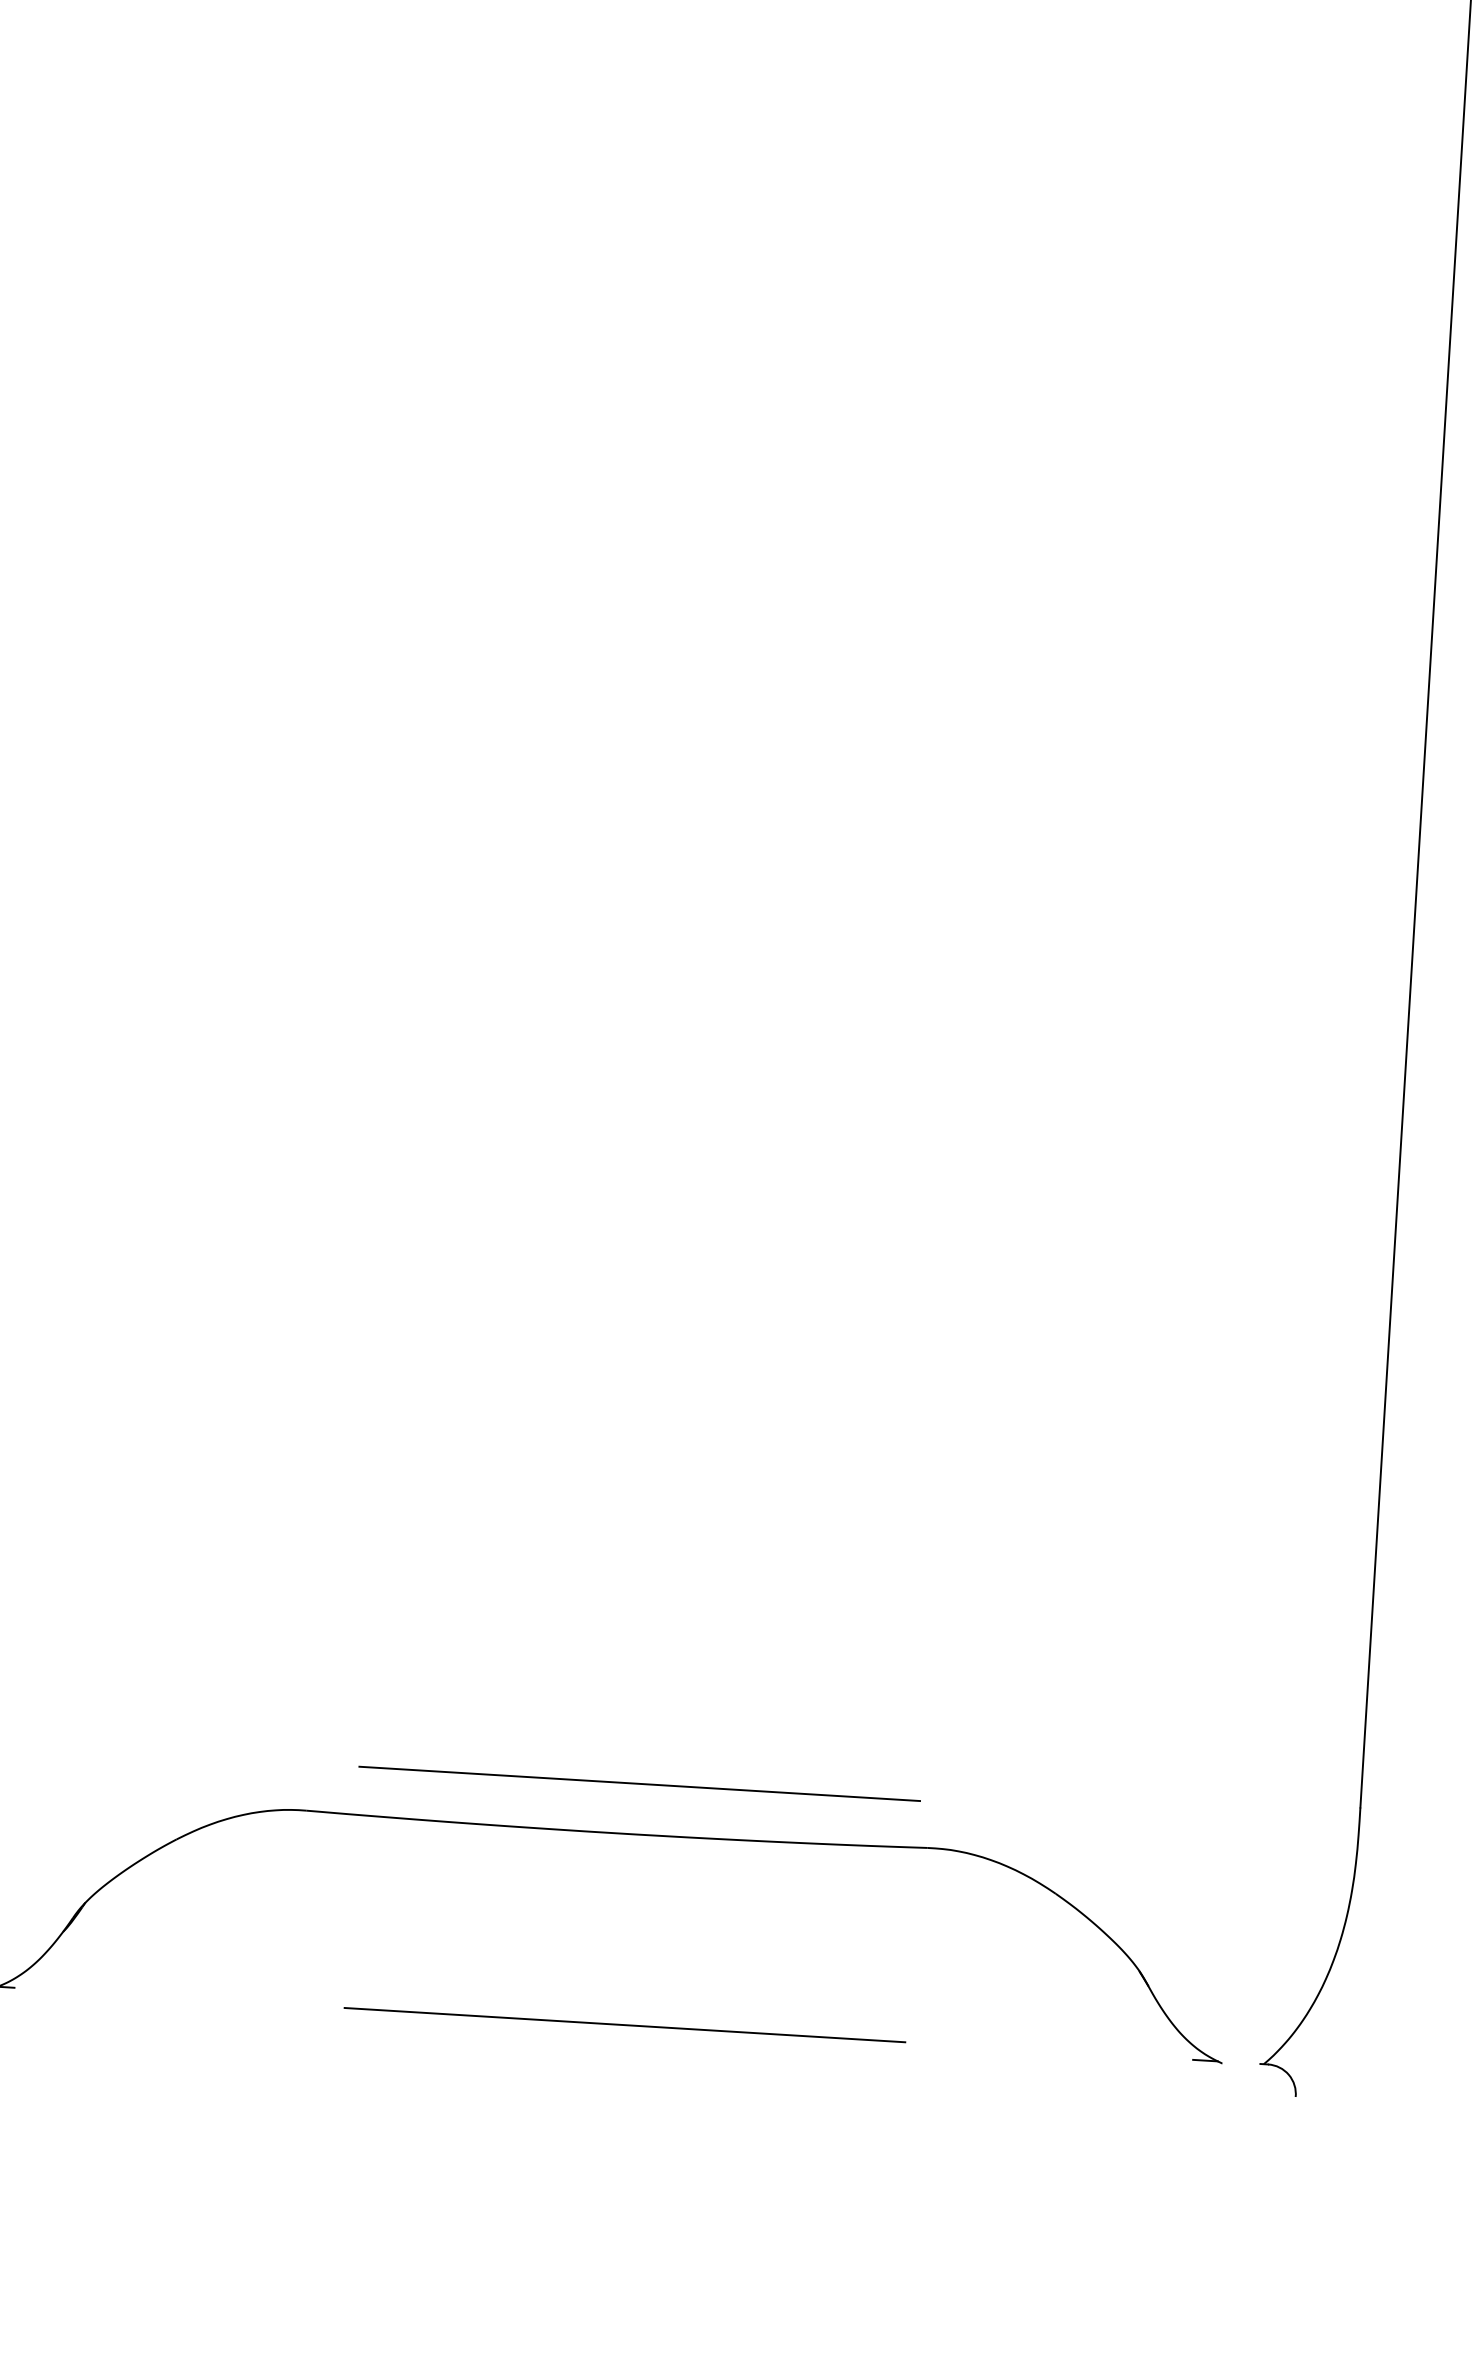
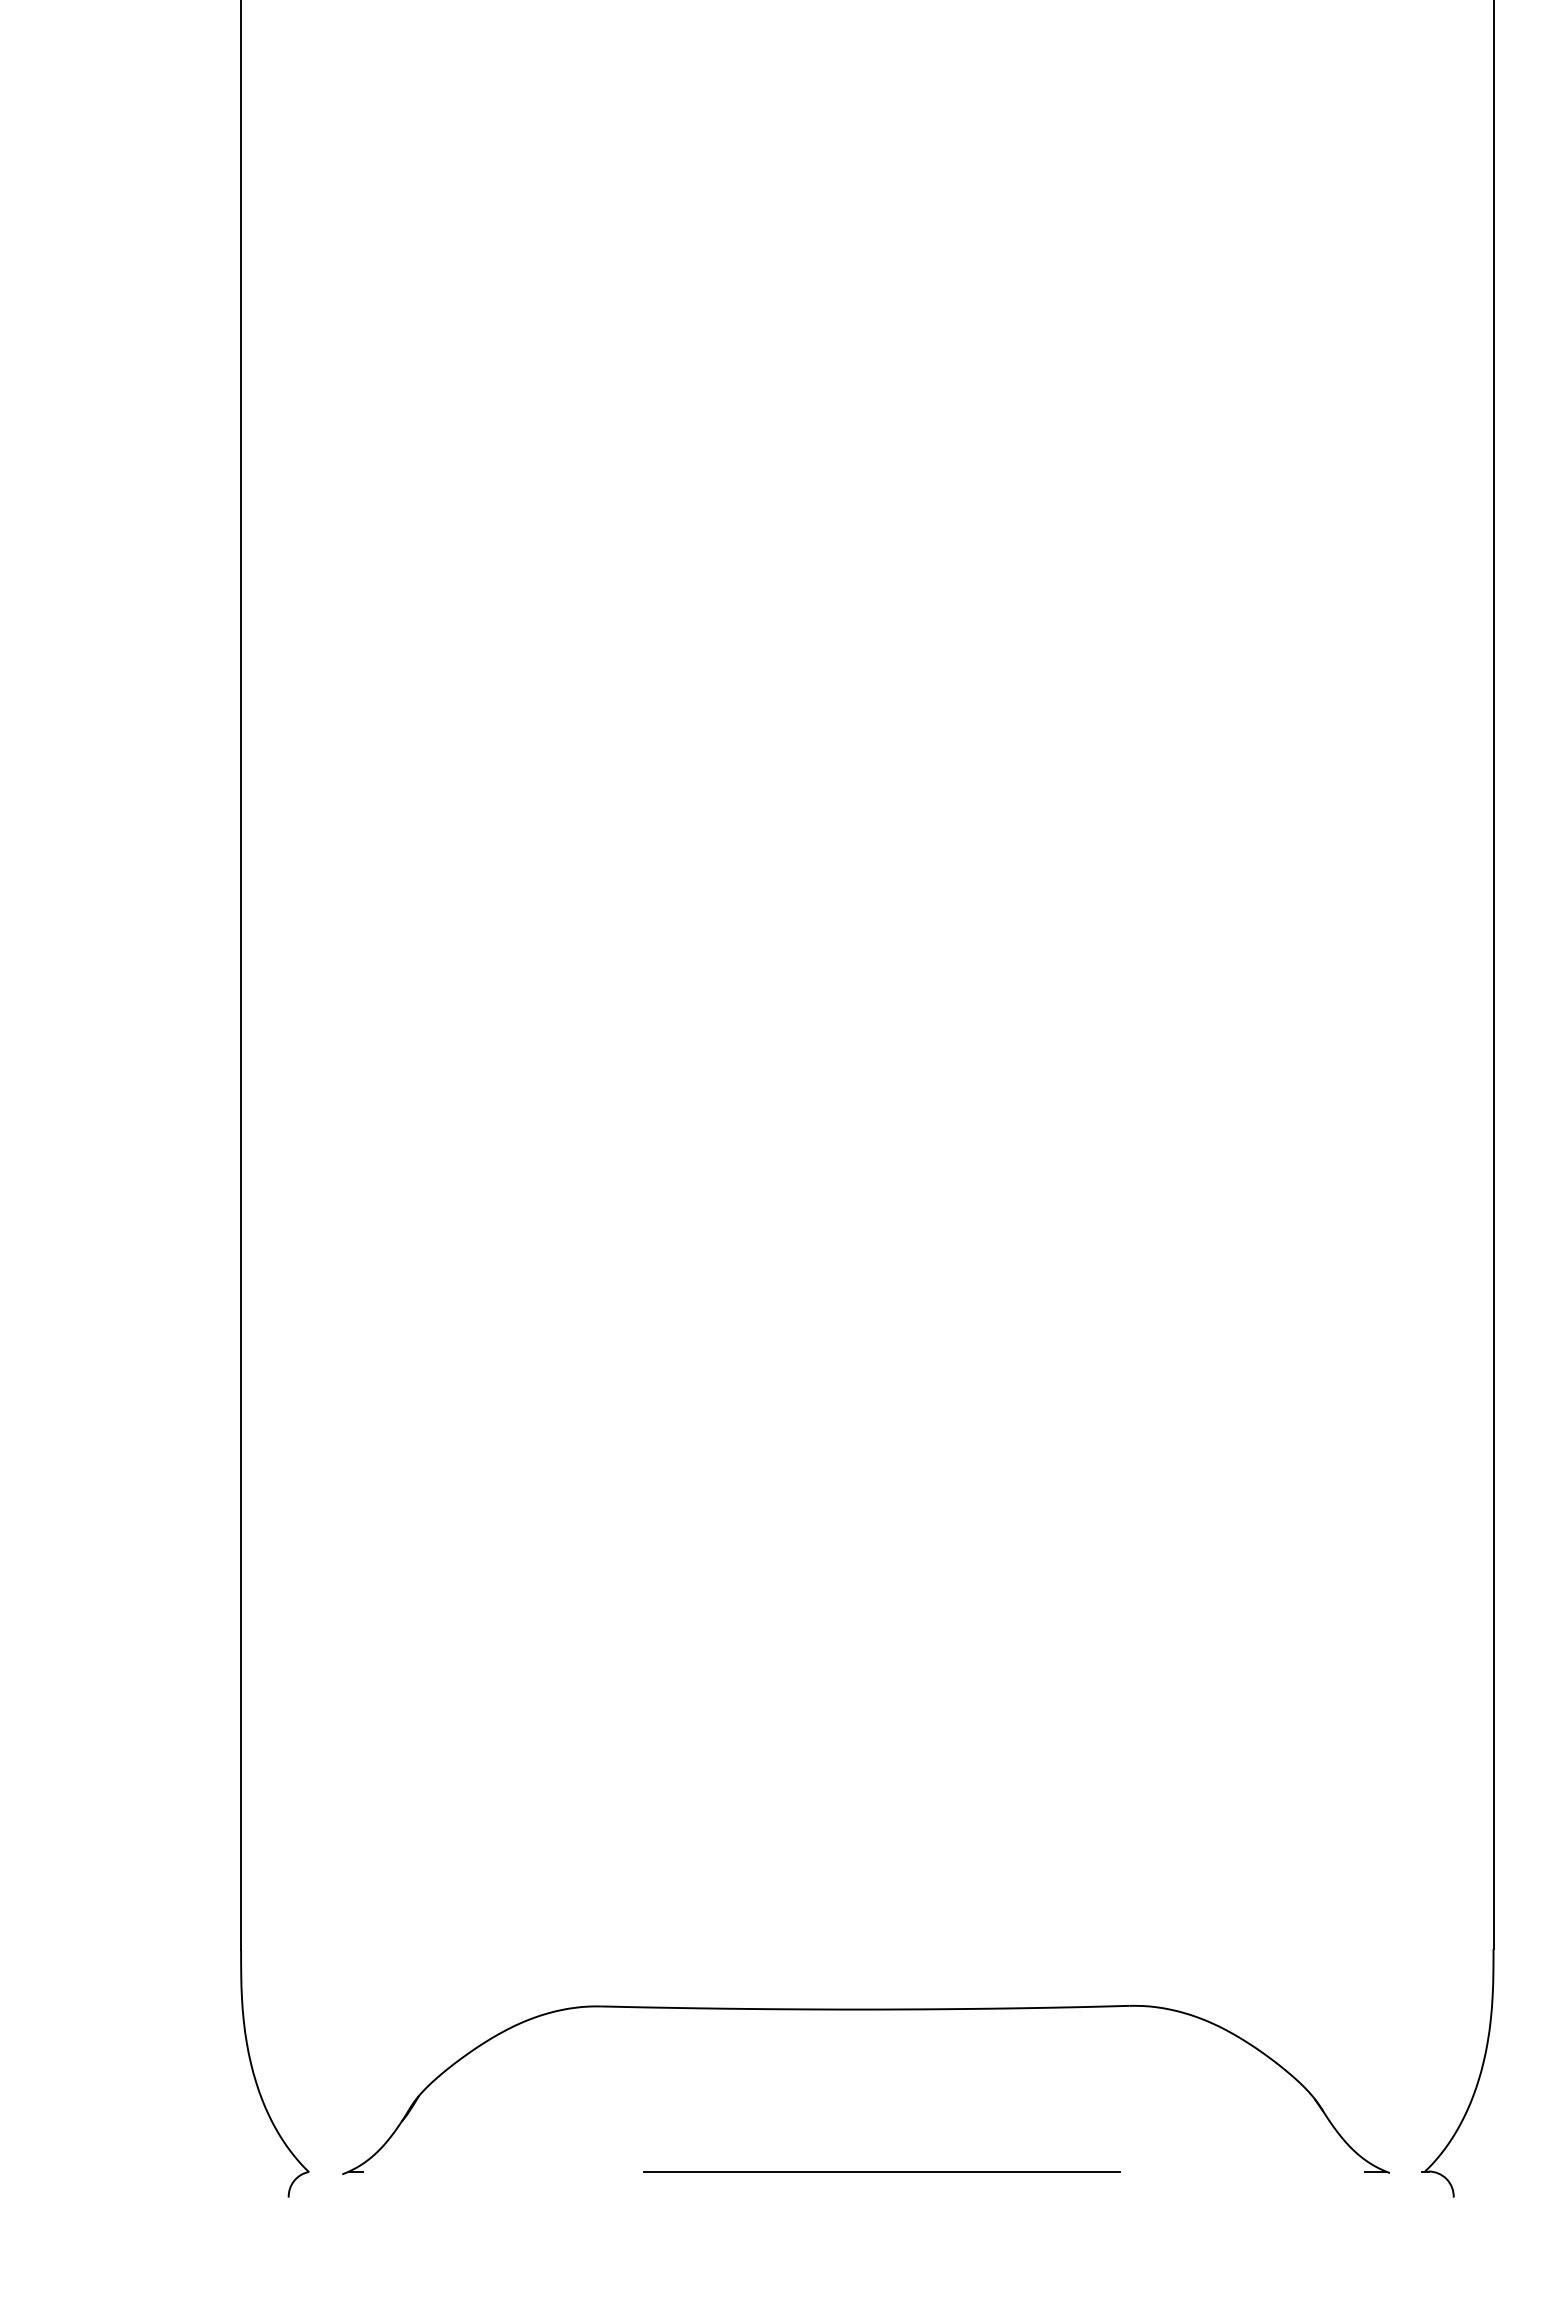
line: (638, 1783) -> (881, 1966), removed

